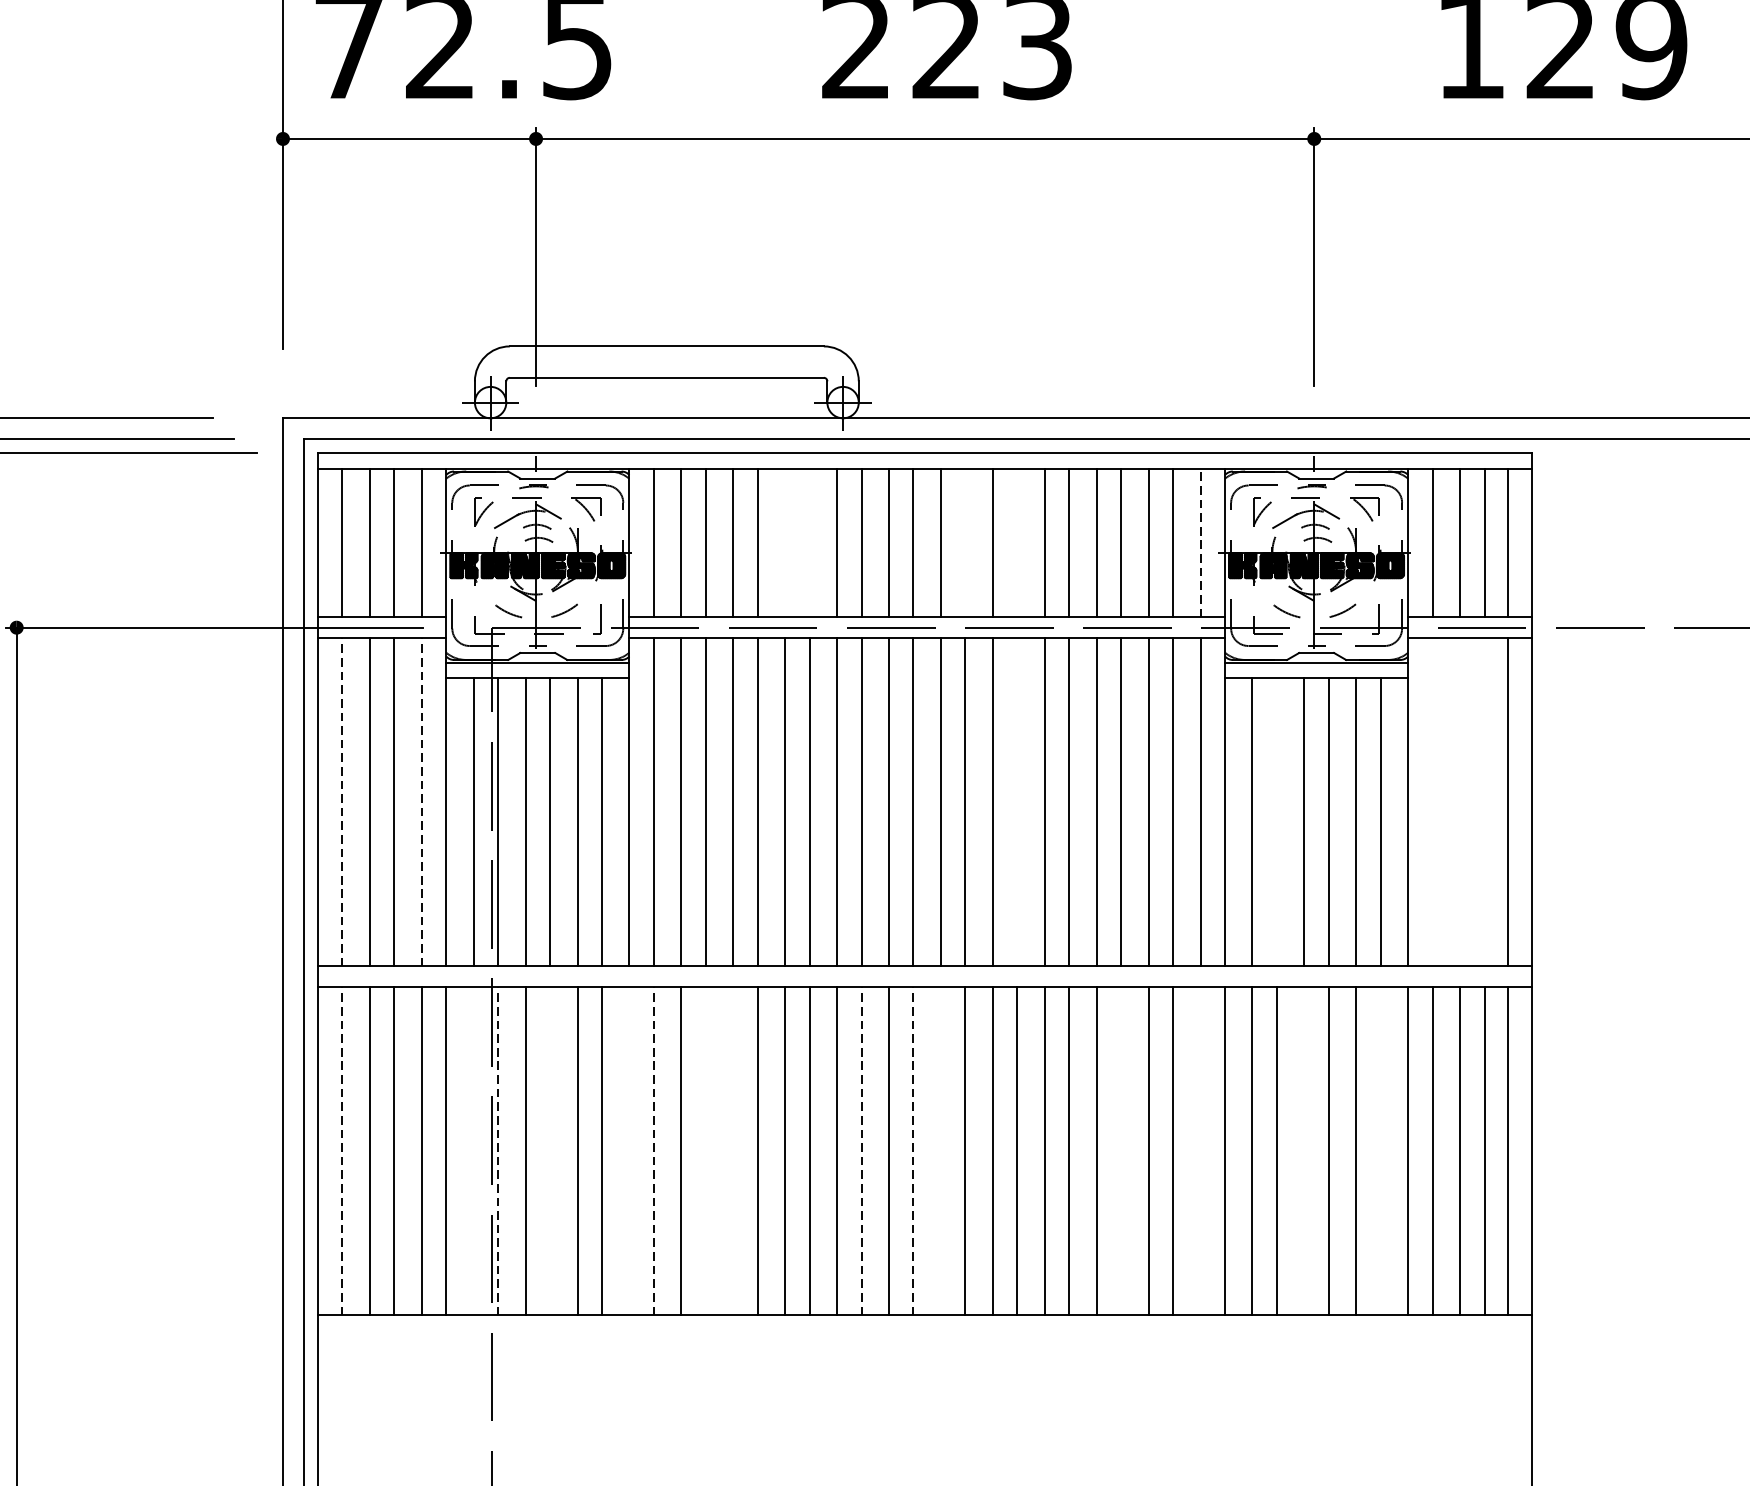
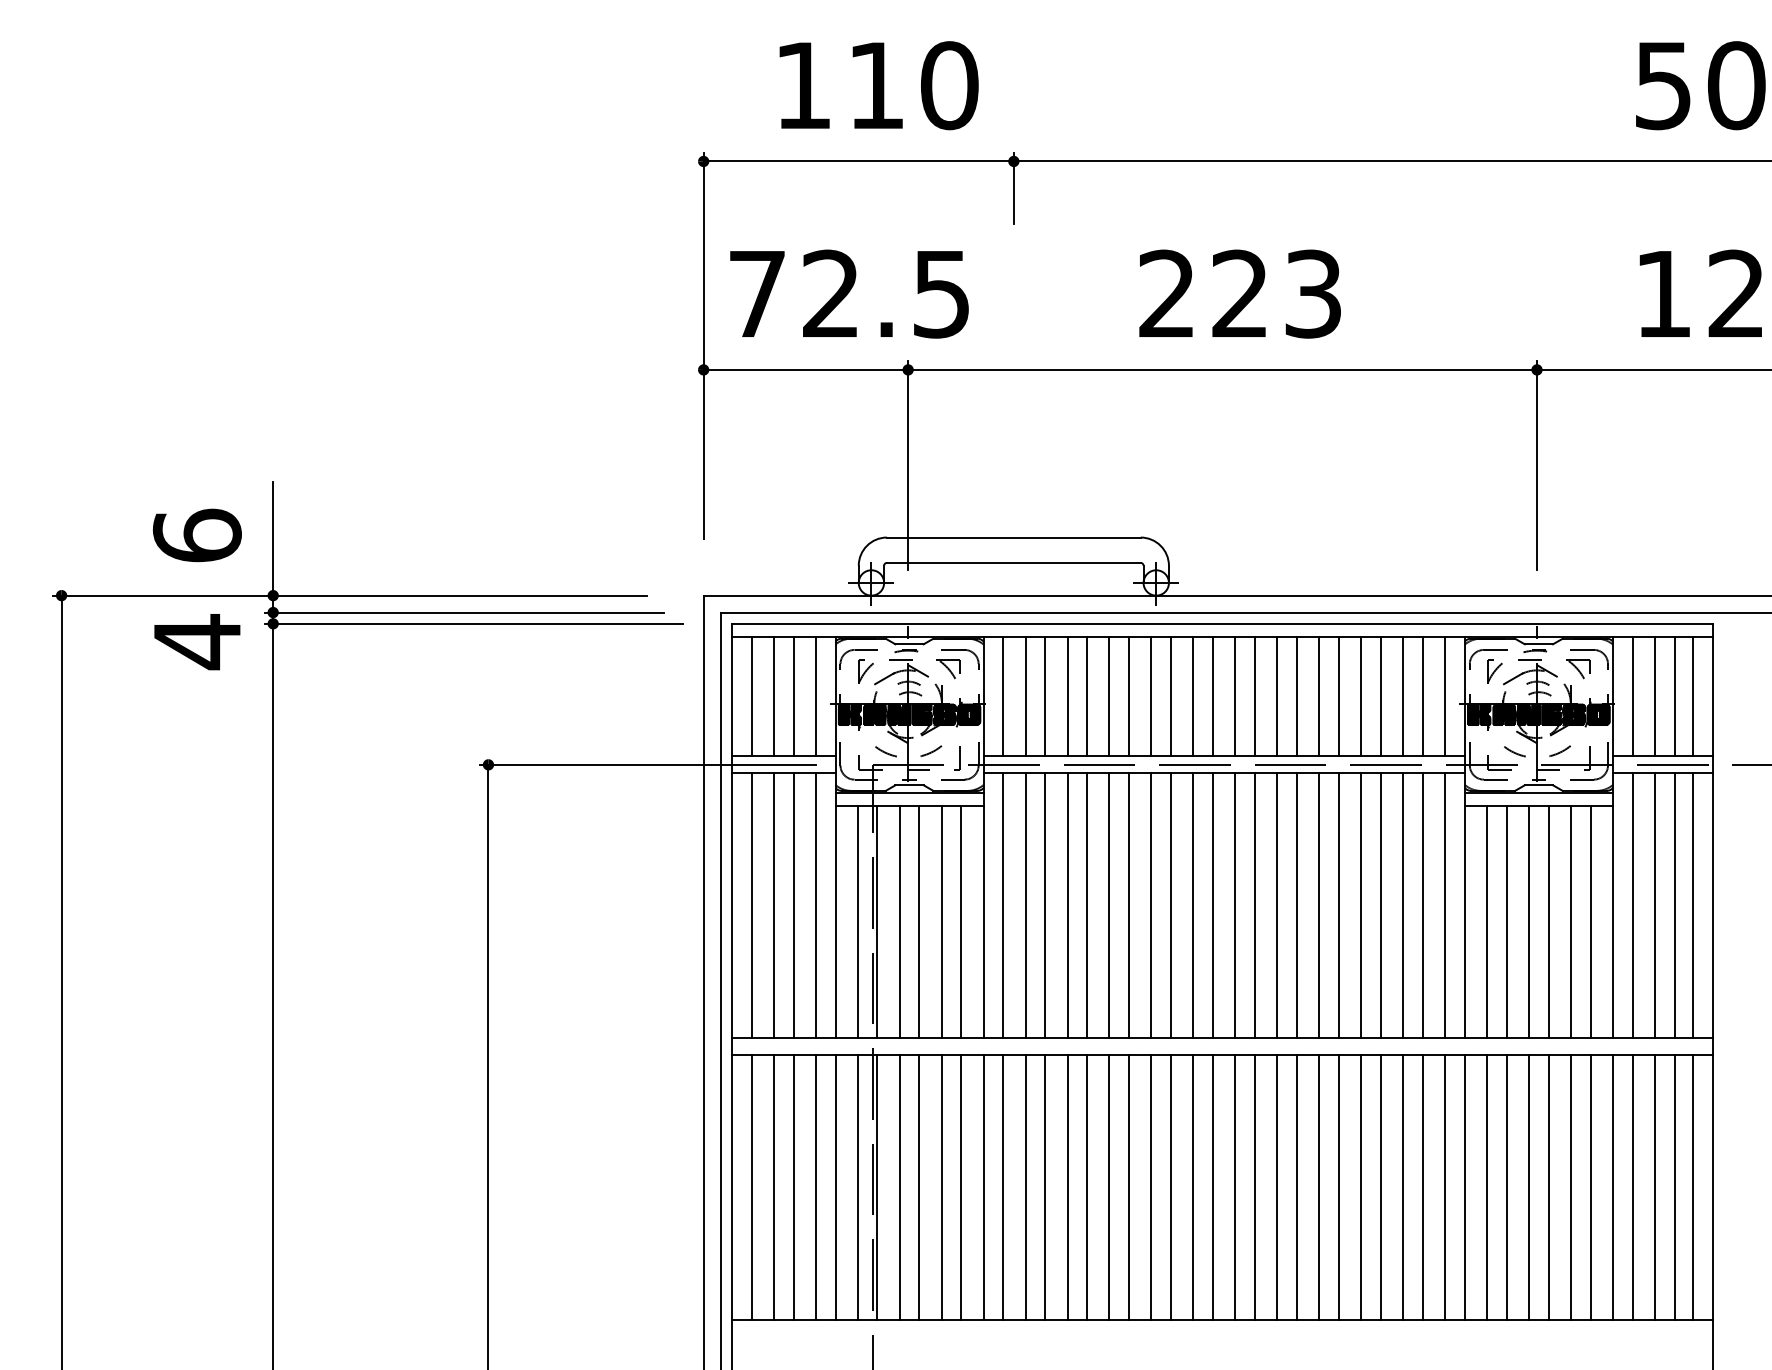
line: (785, 543) -> (1109, 696), added
line: (809, 543) -> (1129, 696), added
line: (965, 543) -> (1255, 696), added
line: (1017, 543) -> (1297, 696), added
line: (1201, 543) -> (1445, 696), dashed -> solid
line: (342, 801) -> (751, 905), dashed -> solid
line: (421, 801) -> (815, 905), dashed -> solid
line: (1017, 801) -> (1297, 905), added
line: (1432, 801) -> (1632, 905), added
line: (1459, 801) -> (1654, 905), added
line: (1484, 801) -> (1674, 905), added
line: (1276, 821) -> (1506, 921), added
line: (342, 1150) -> (751, 1187), dashed -> solid
line: (473, 1150) -> (857, 1187), added
line: (498, 1150) -> (877, 1187), dashed -> solid
line: (550, 1150) -> (919, 1187), added
line: (629, 1150) -> (983, 1187), added
line: (654, 1150) -> (1003, 1187), dashed -> solid
line: (706, 1150) -> (1045, 1187), added
line: (733, 1150) -> (1067, 1187), added
line: (861, 1150) -> (1171, 1187), dashed -> solid
line: (913, 1150) -> (1213, 1187), dashed -> solid
line: (941, 1150) -> (1235, 1187), added
line: (1120, 1150) -> (1380, 1187), added
line: (1201, 1150) -> (1445, 1187), added
line: (1304, 1150) -> (1529, 1187), added
line: (1380, 1150) -> (1590, 1187), added

